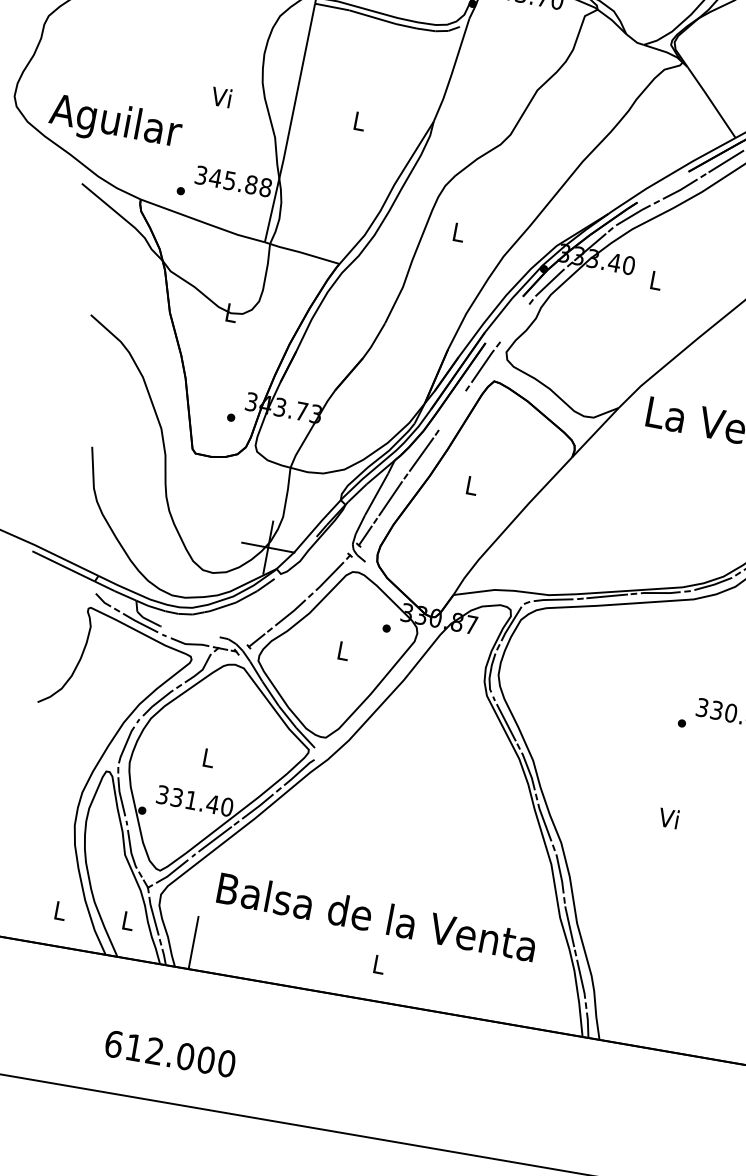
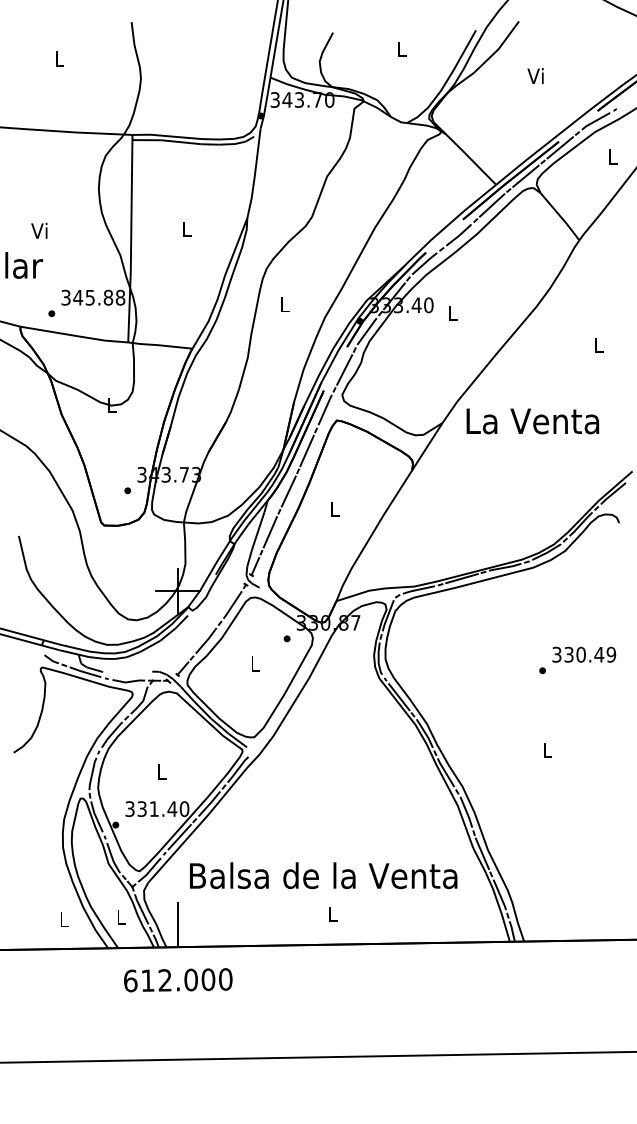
text: (221, 96) -> (39, 230), moved
line: (514, 322) -> (344, 369), added
line: (451, 409) -> (306, 450), added
text: (668, 817) -> (546, 749), Vi -> L
text: (170, 1054) -> (178, 980), moved

